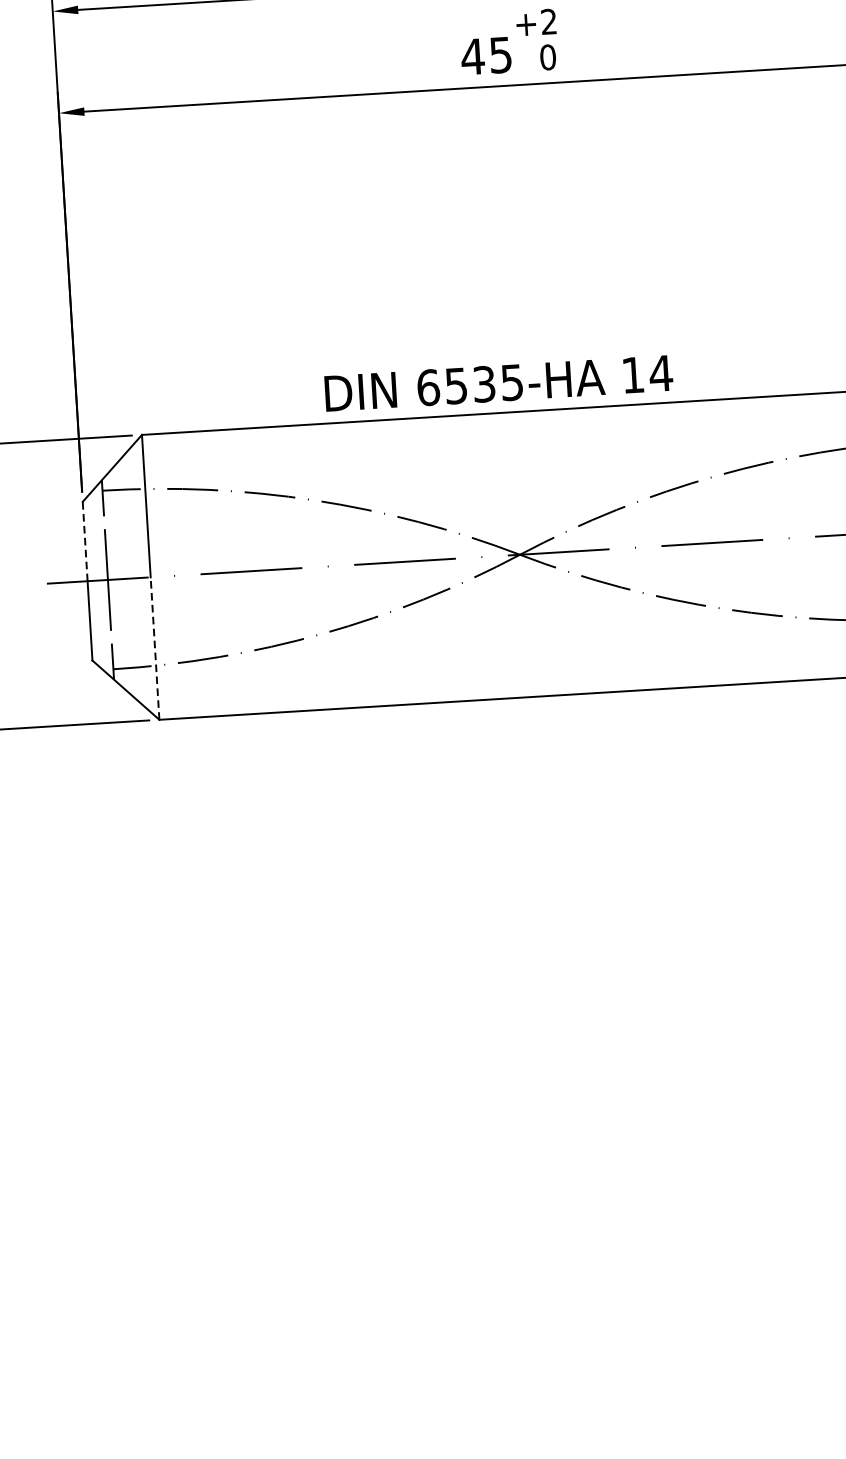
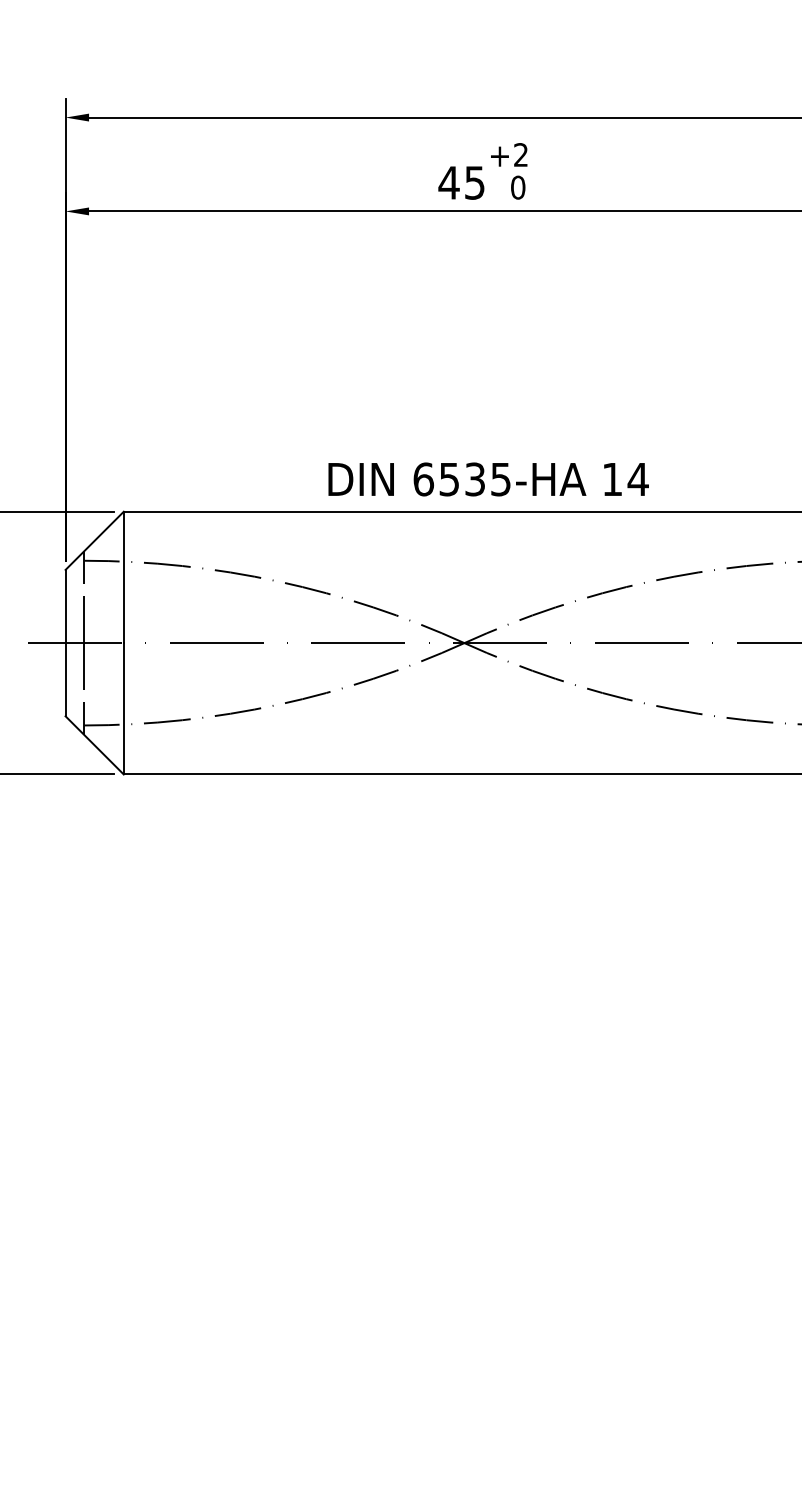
text: (498, 383) -> (488, 479), moved
line: (85, 541) -> (65, 606), dashed -> solid
line: (154, 648) -> (123, 708), dashed -> solid

